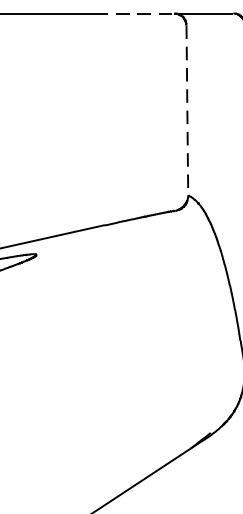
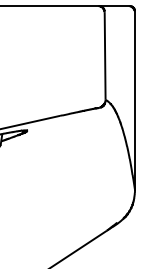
line: (133, 14) -> (77, 6), dashed -> solid
line: (188, 109) -> (105, 55), dashed -> solid

